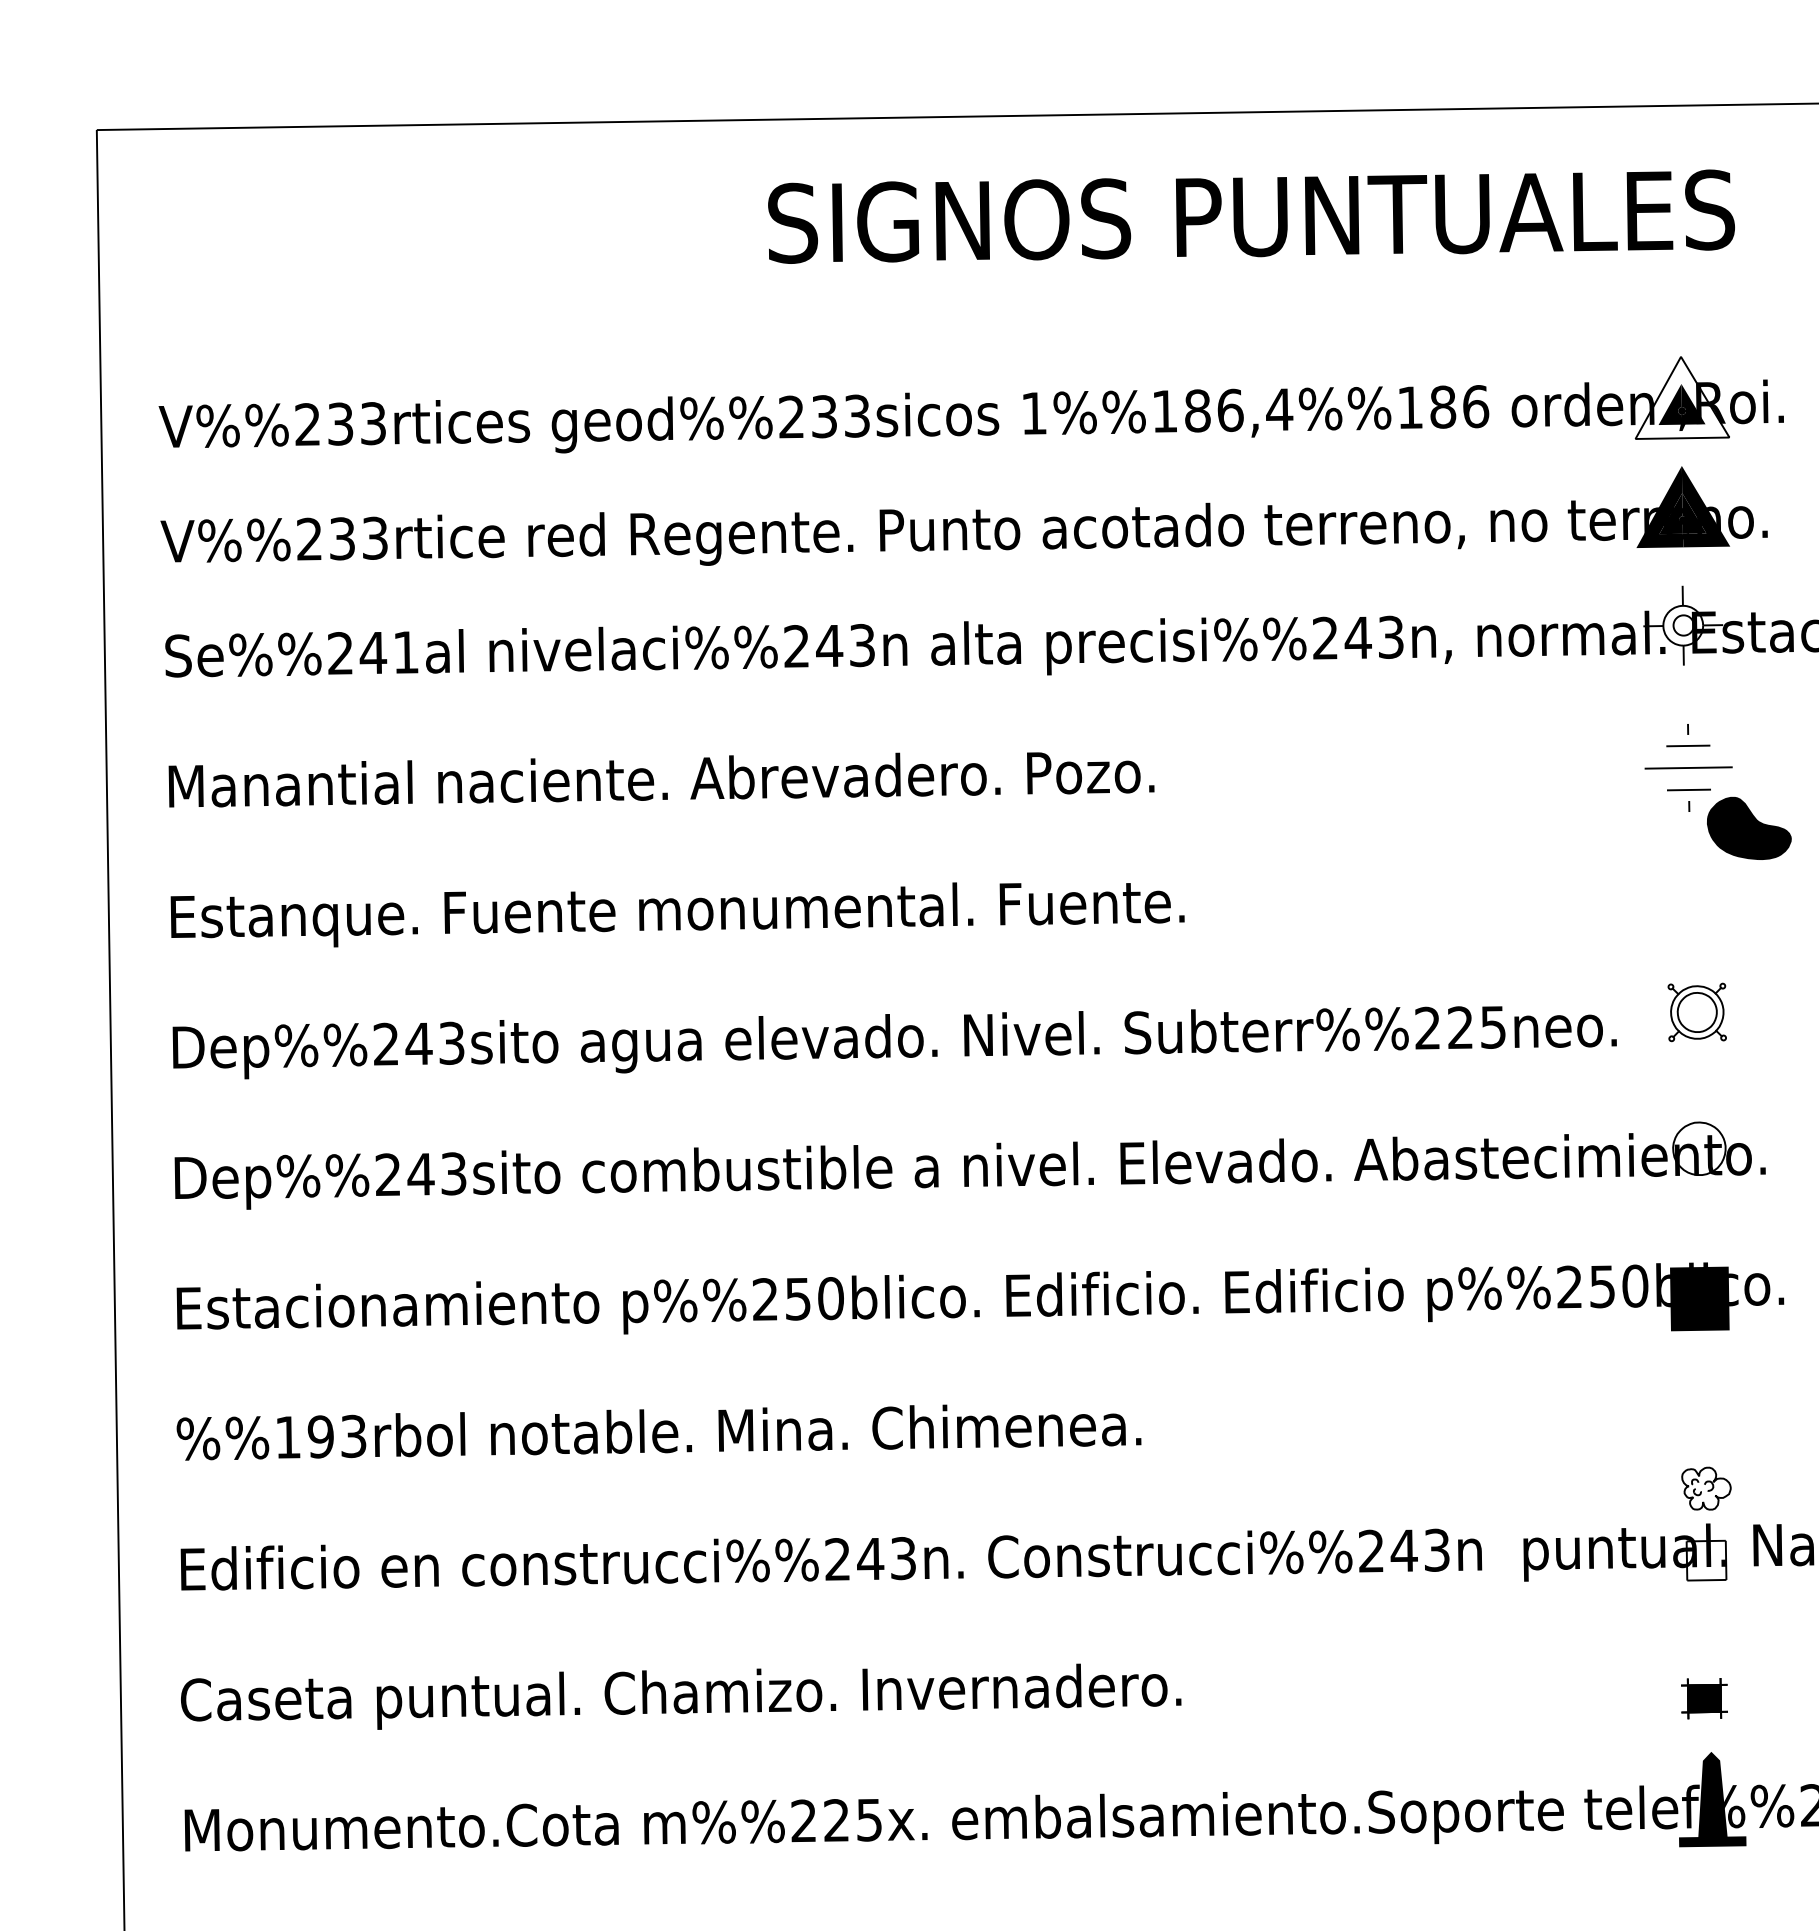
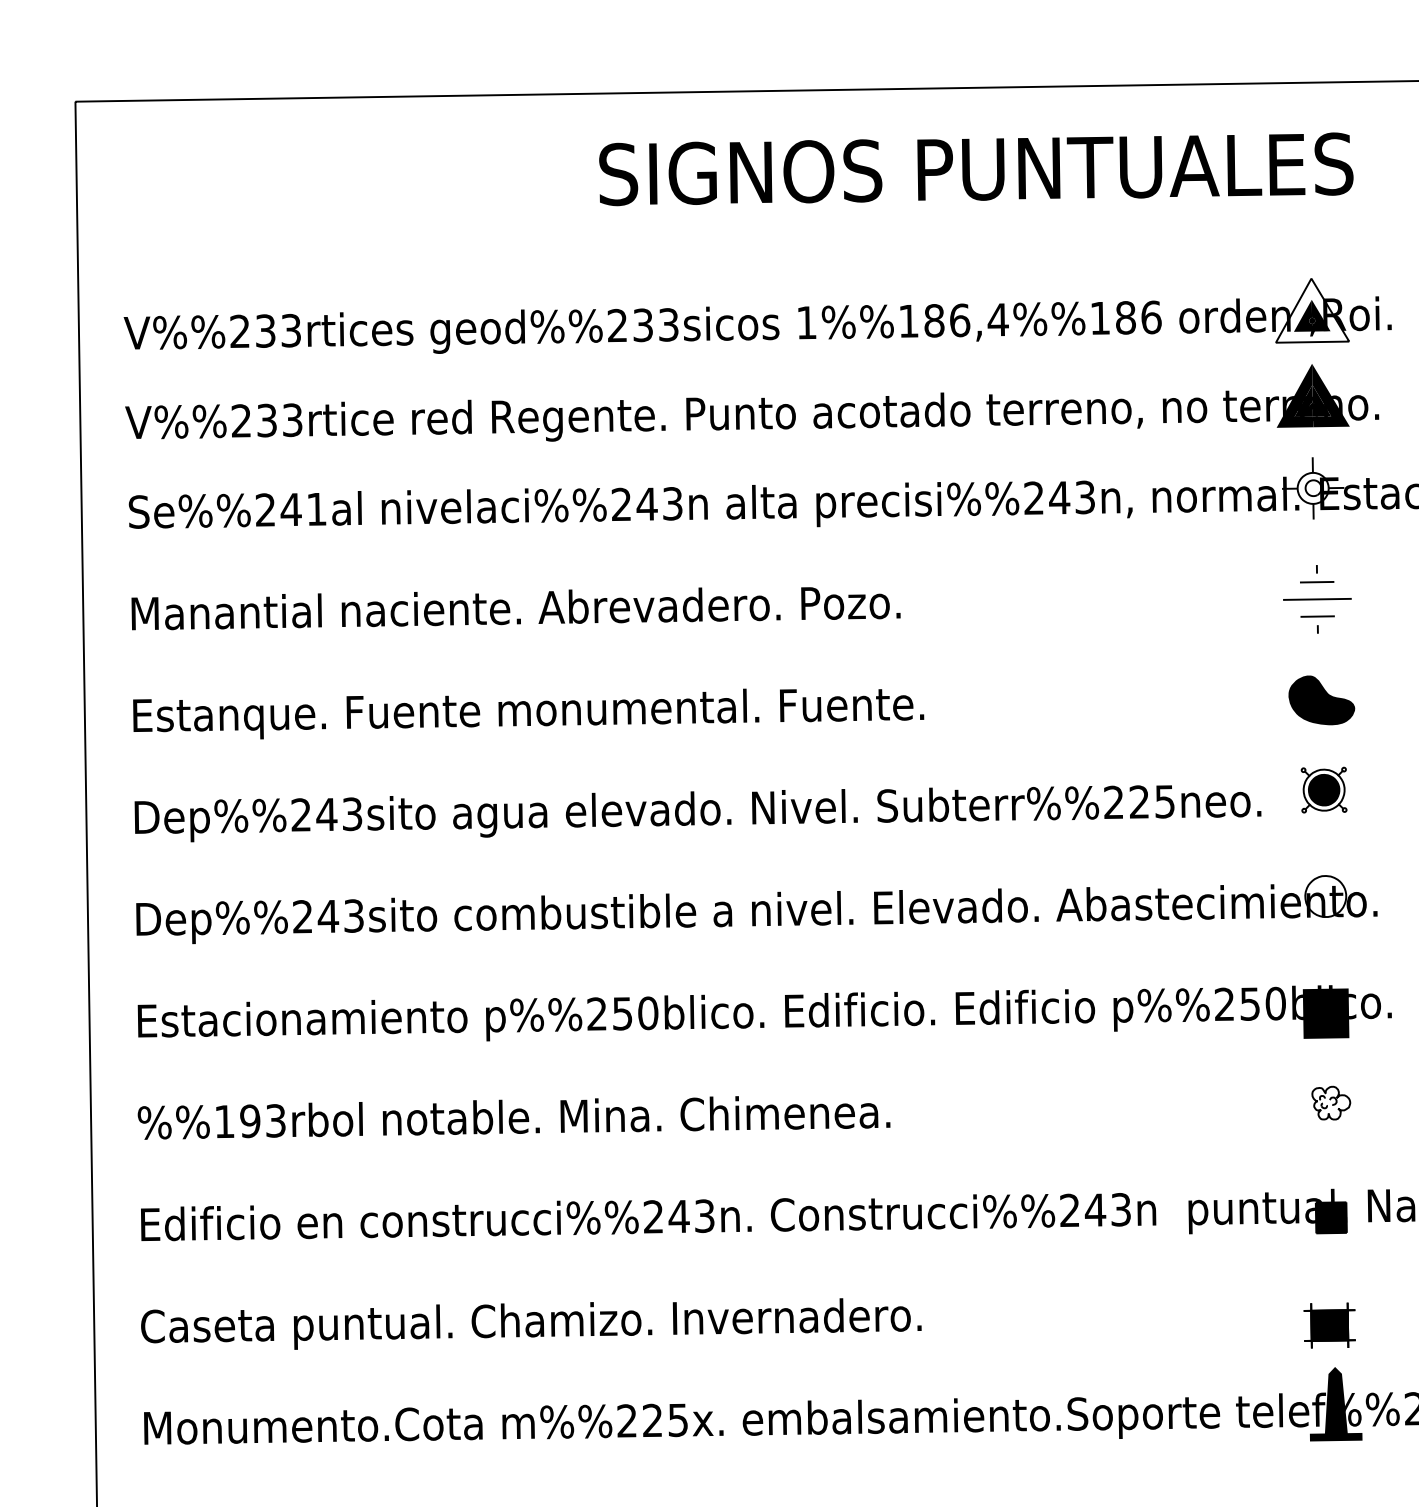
part: (1749, 827) -> (1321, 699), moved
fill: (1696, 1012) -> (1323, 790), added
part: (1706, 1488) -> (1331, 1103), moved
fill: (1706, 1560) -> (1331, 1217), added
part: (1704, 1698) -> (1329, 1325), size x1.43

